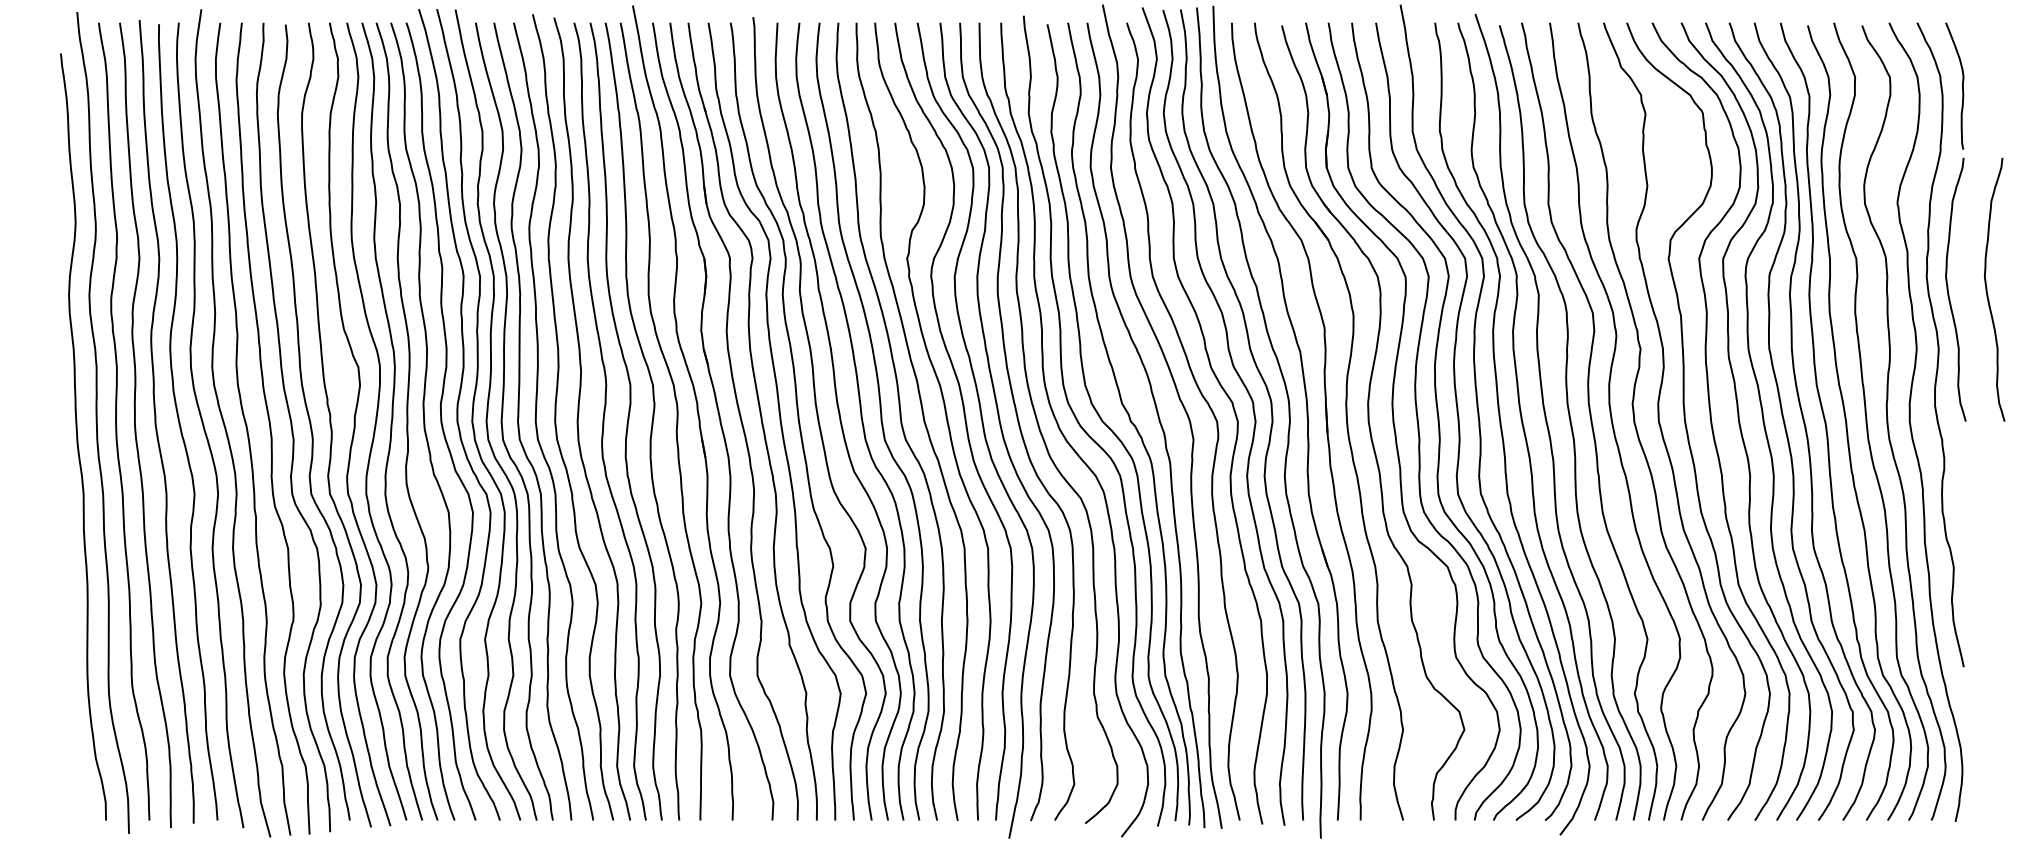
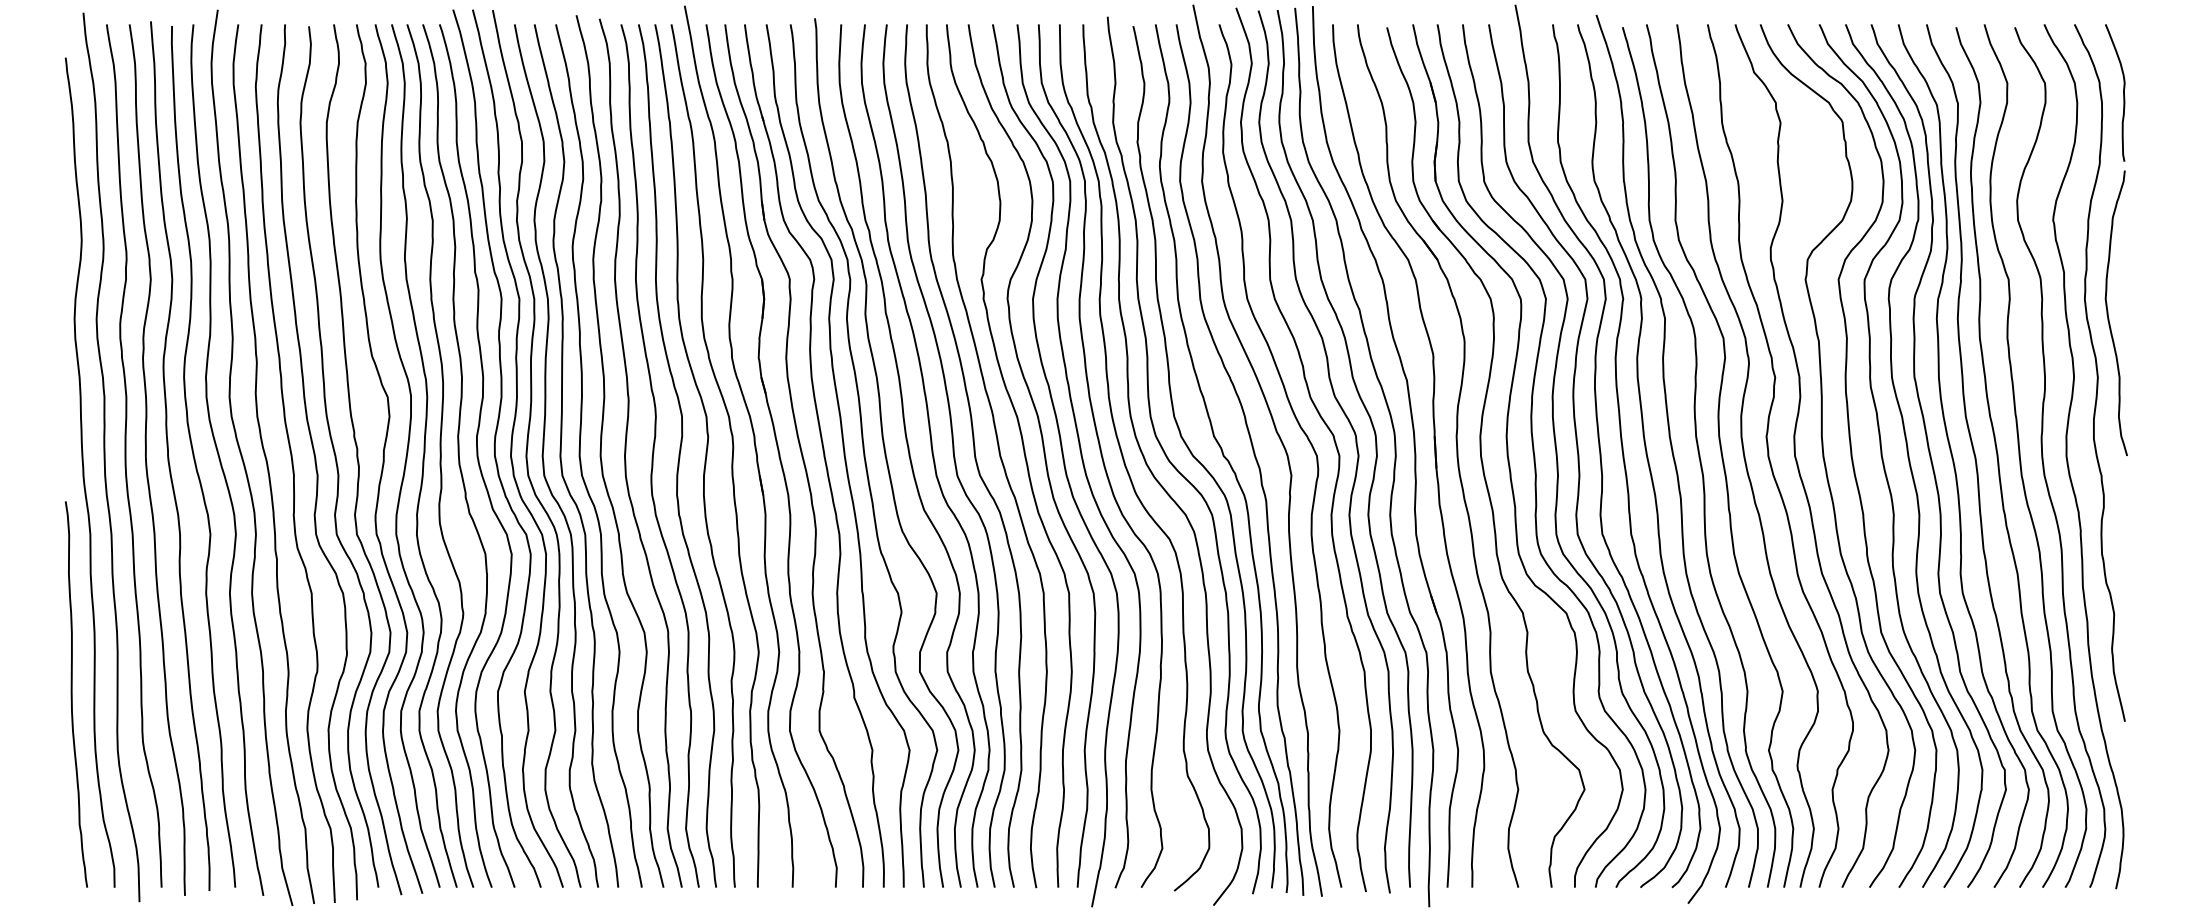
curve: (1987, 289) -> (2150, 313), removed
curve: (67, 642) -> (72, 694), added

